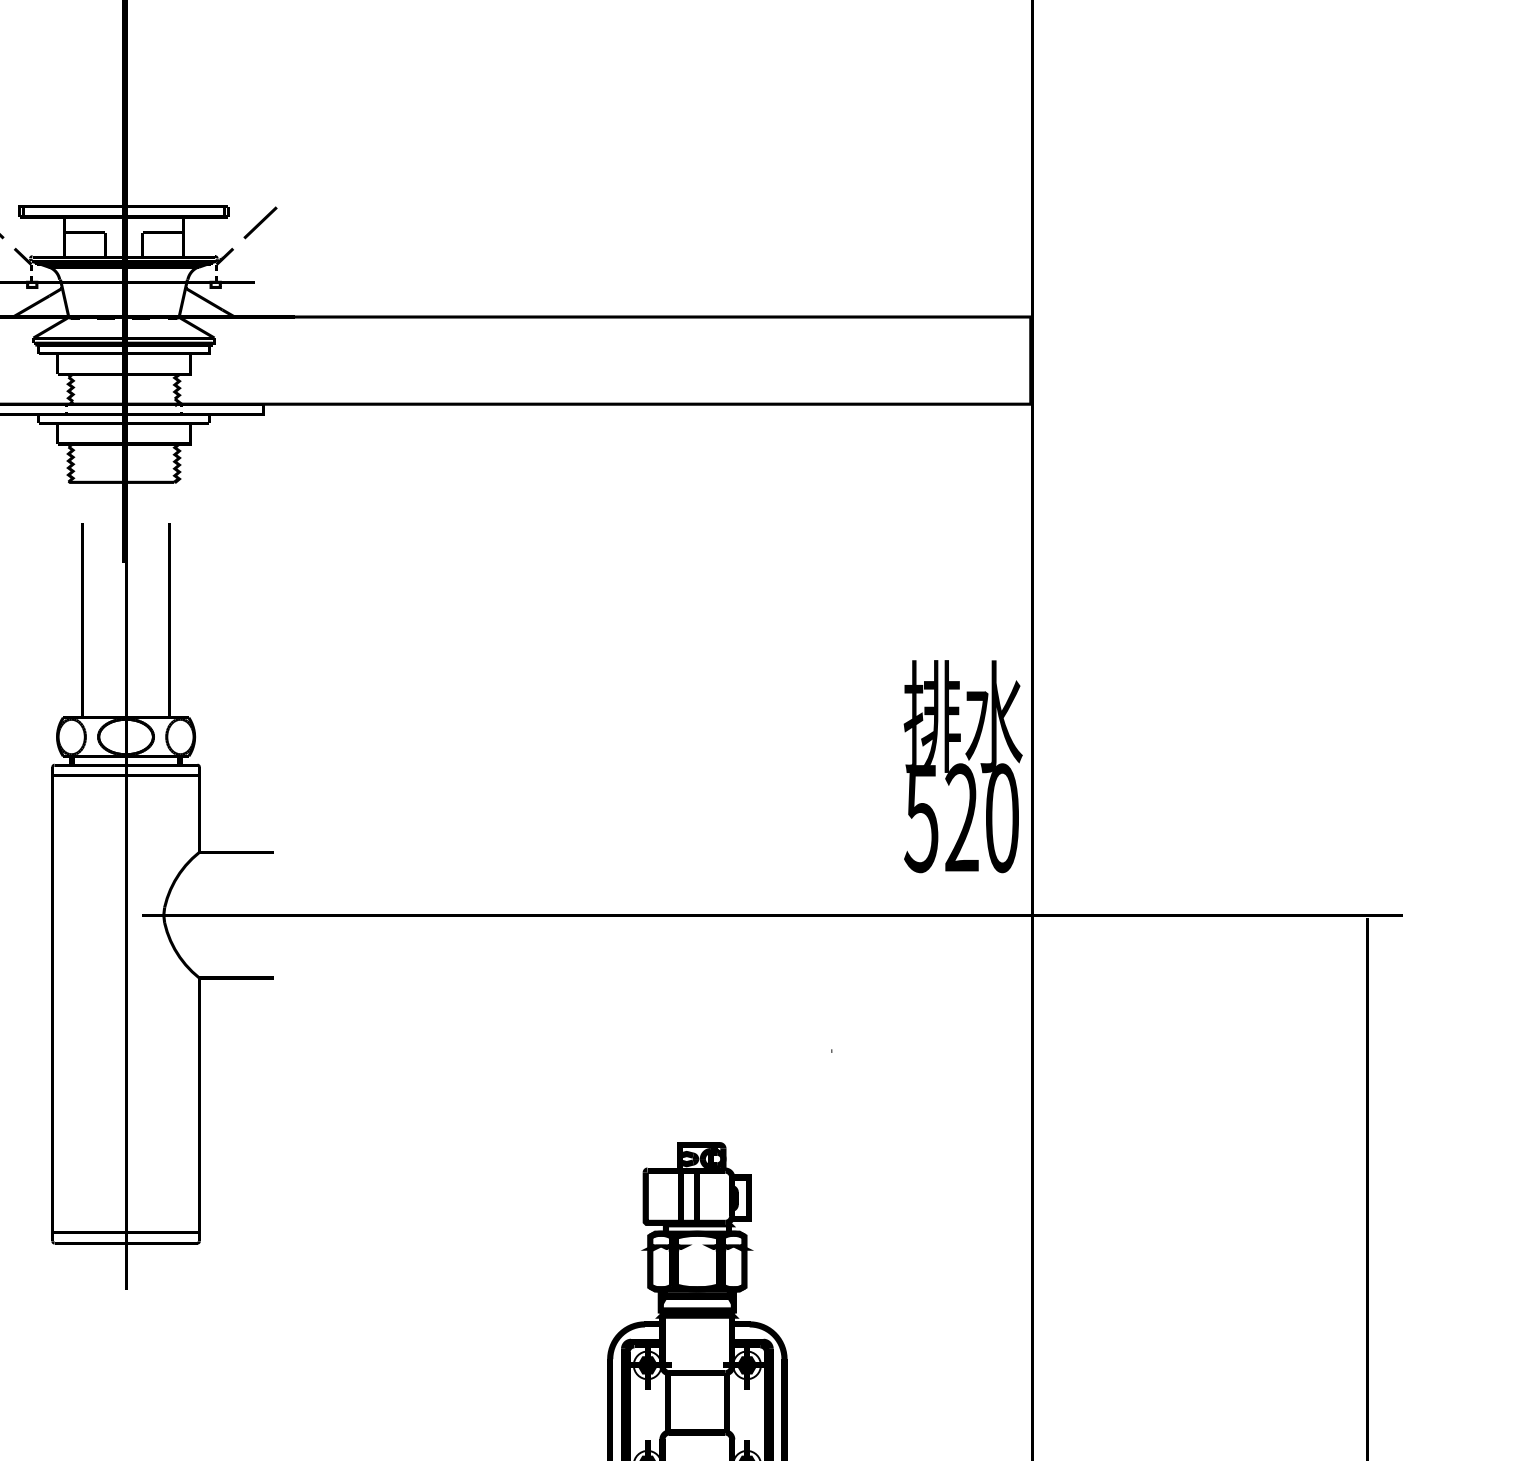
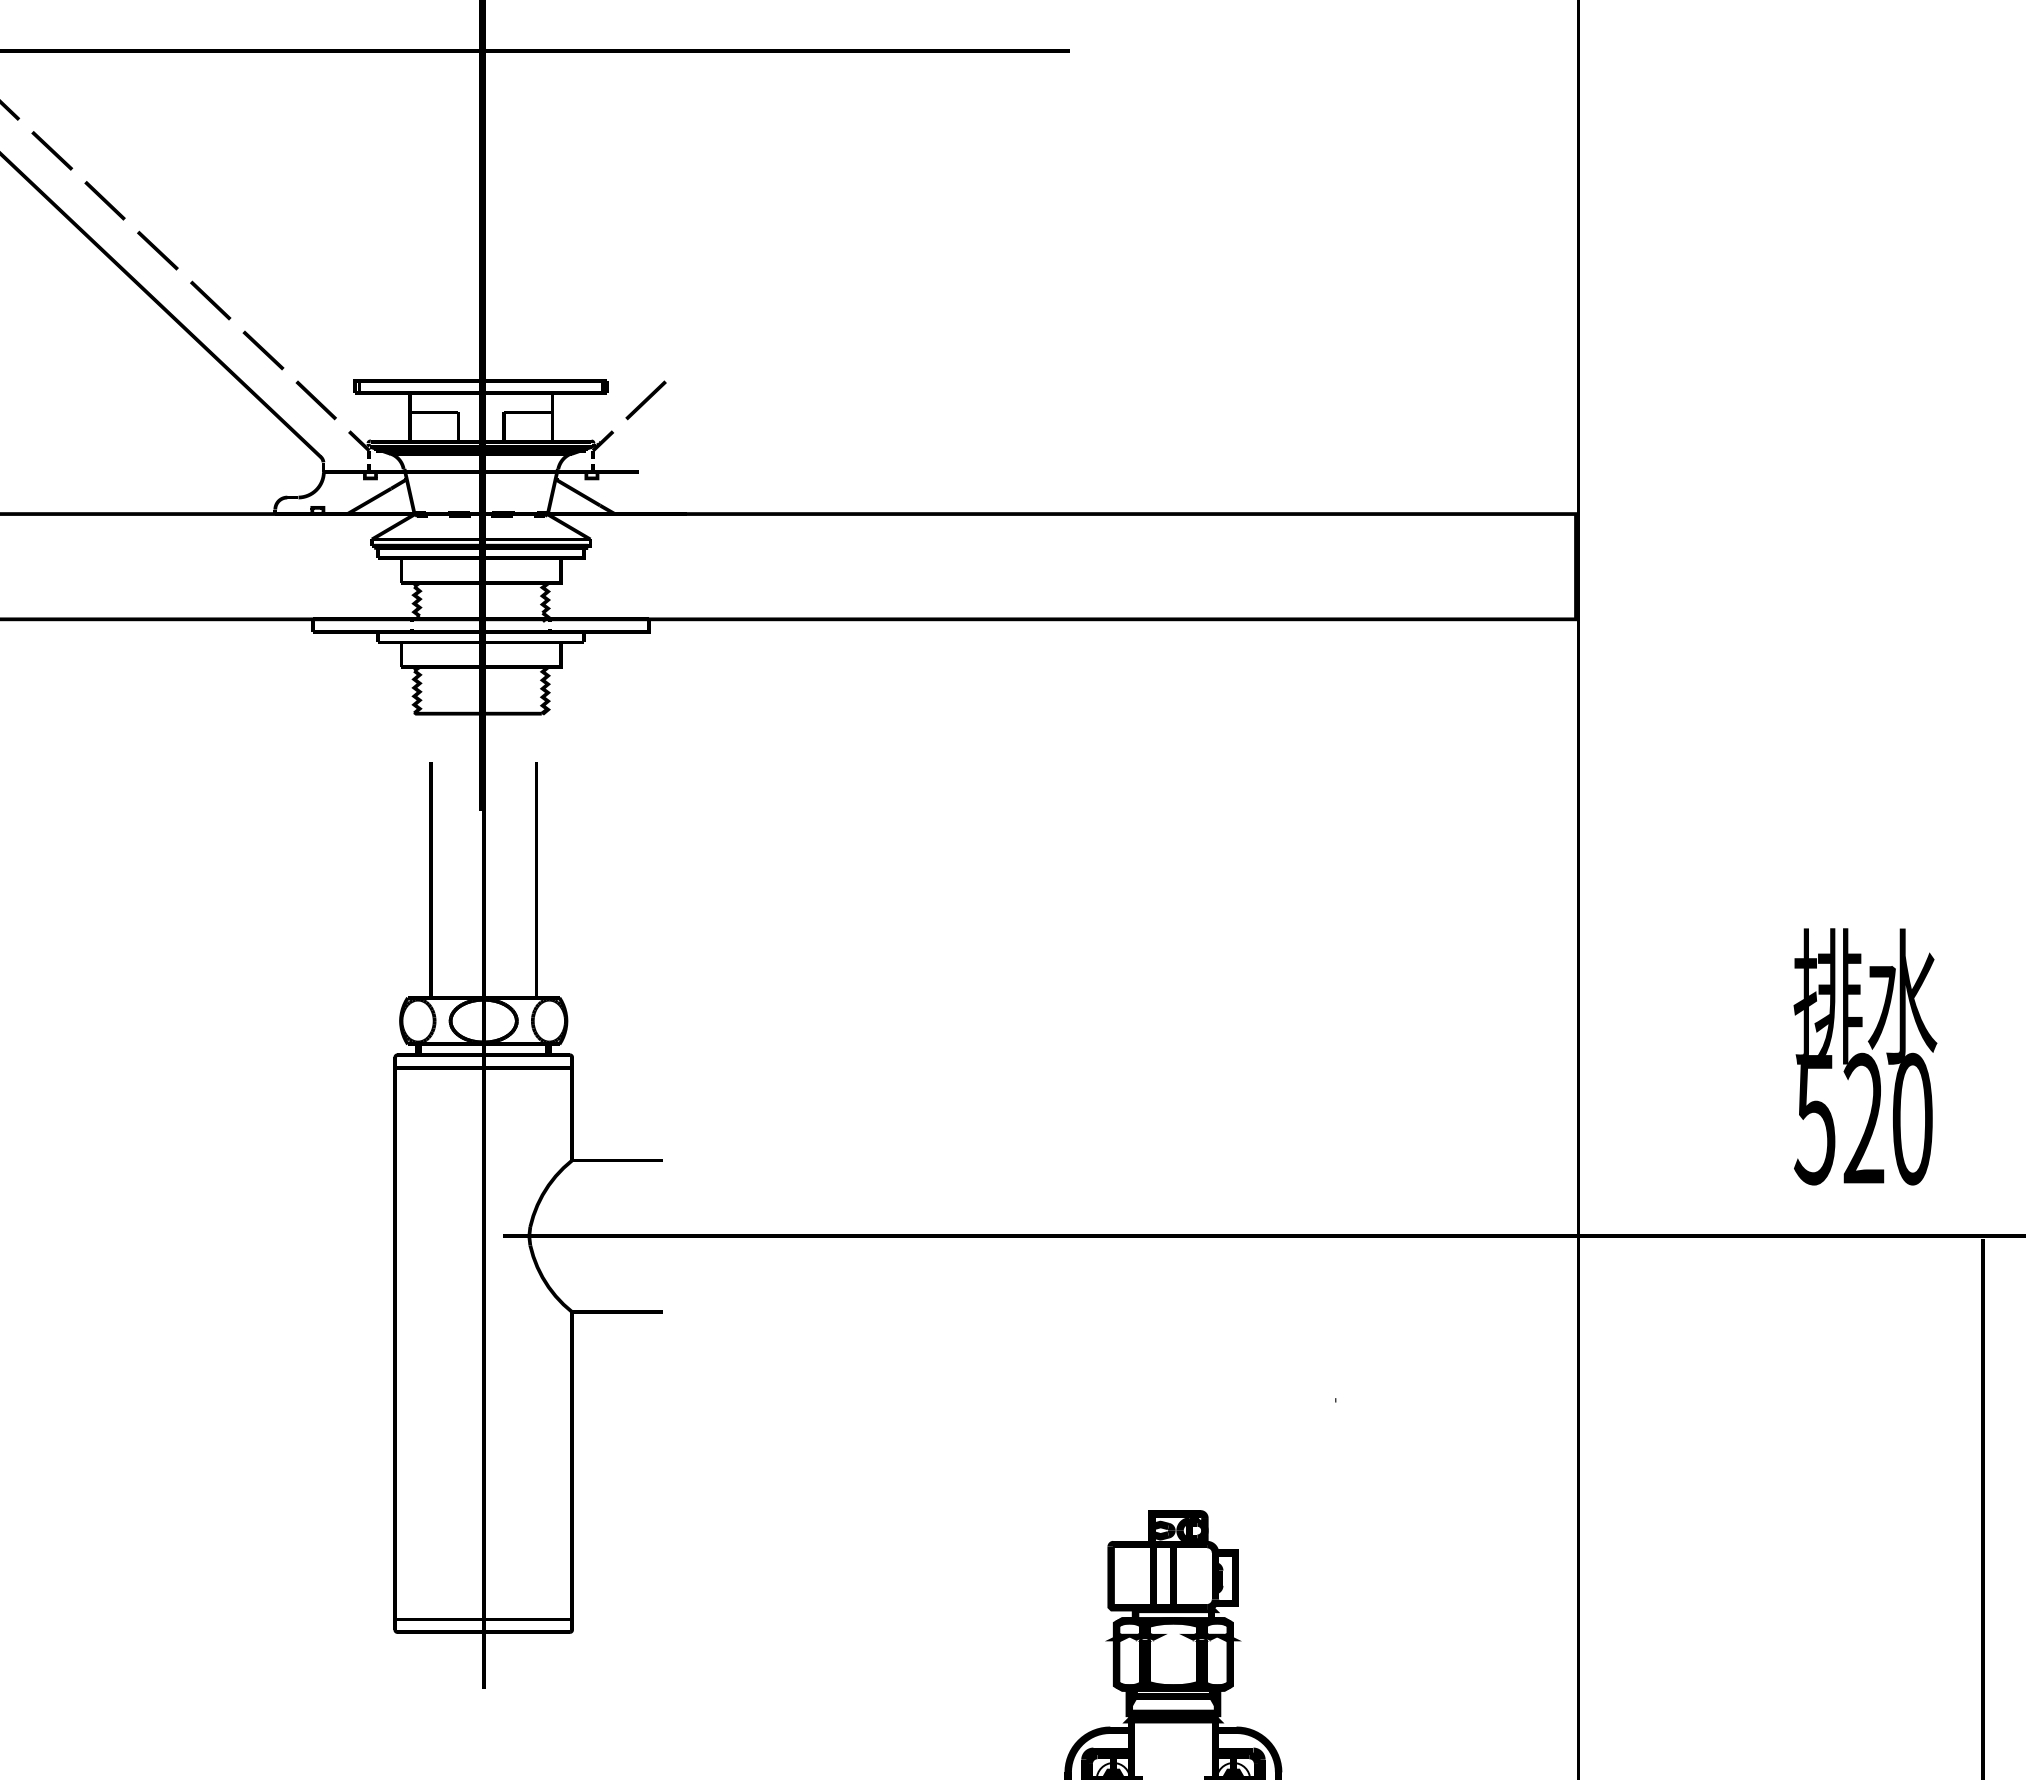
text: (963, 766) -> (1865, 1056), moved

